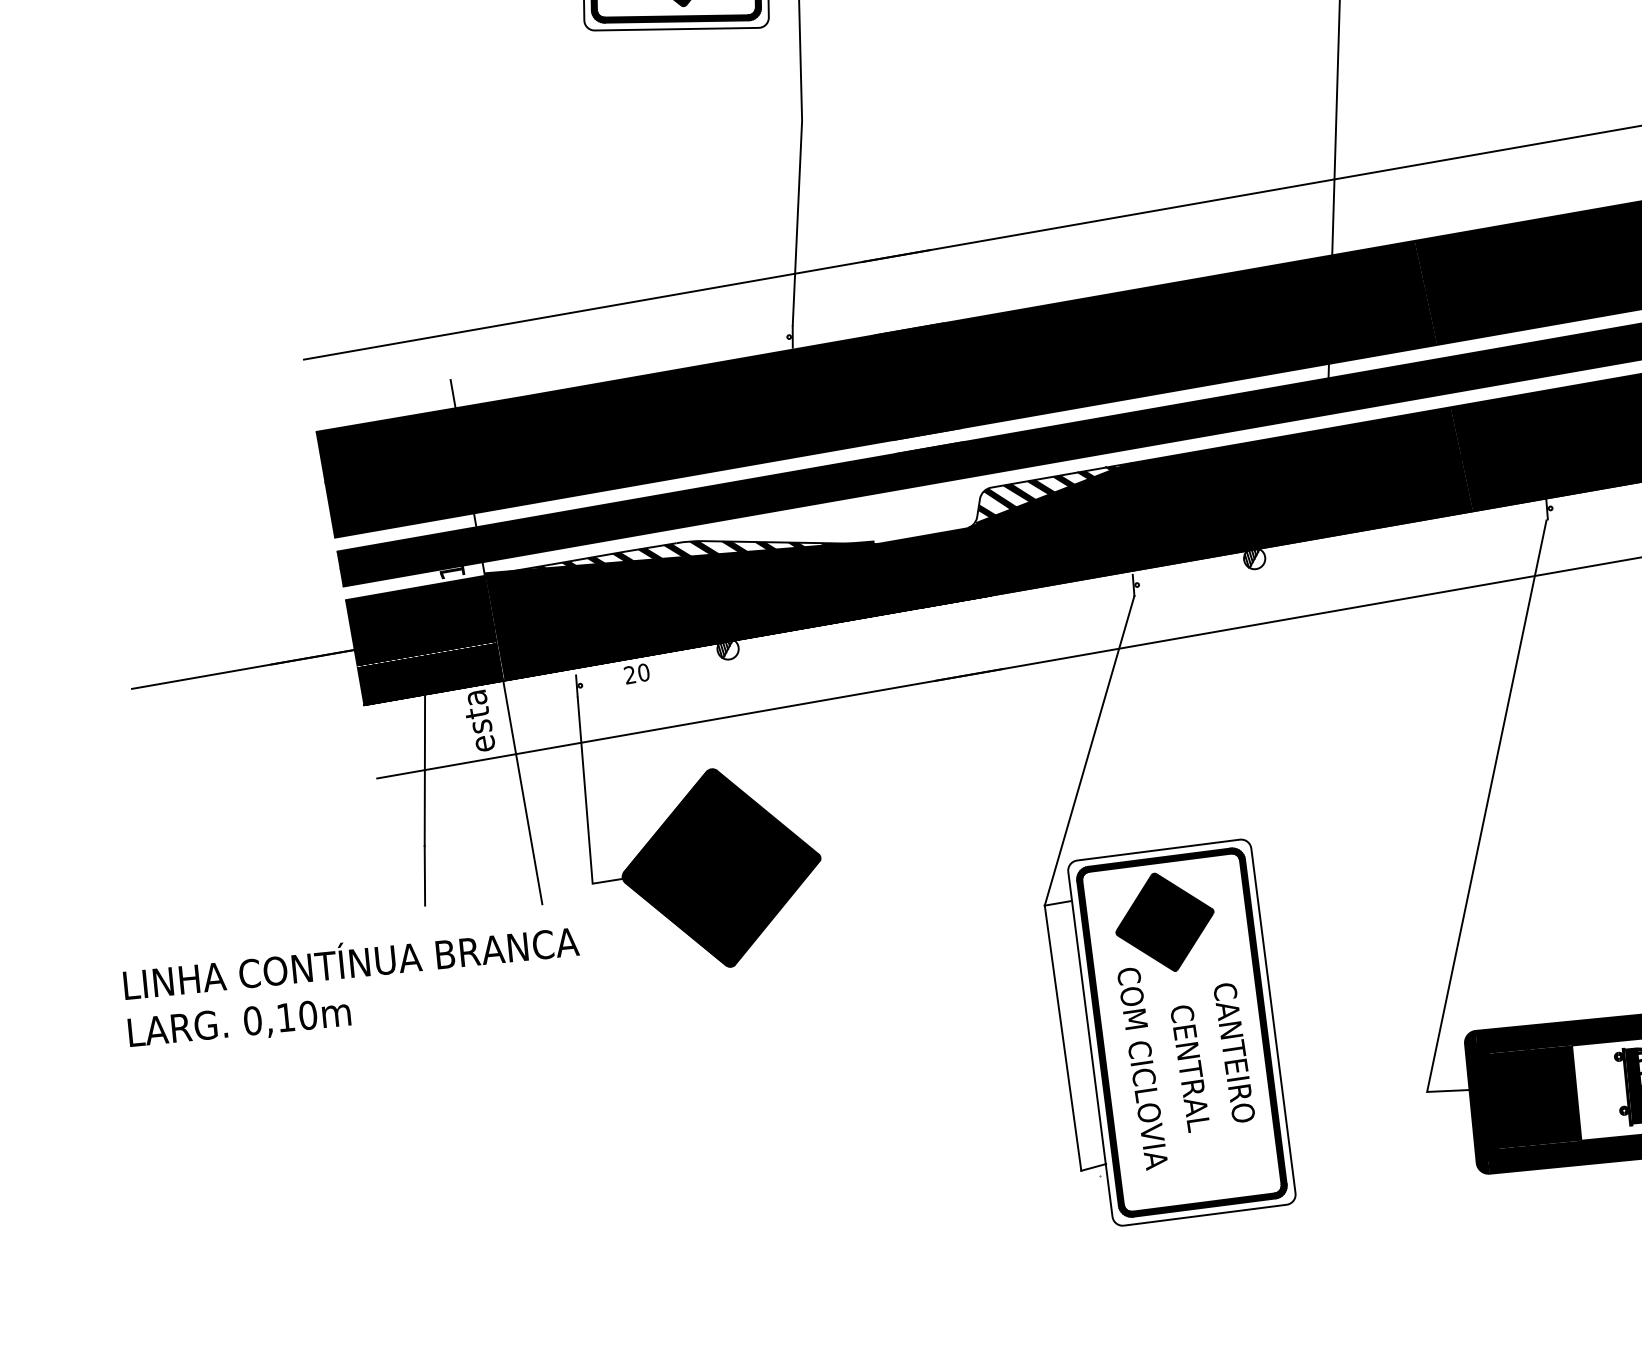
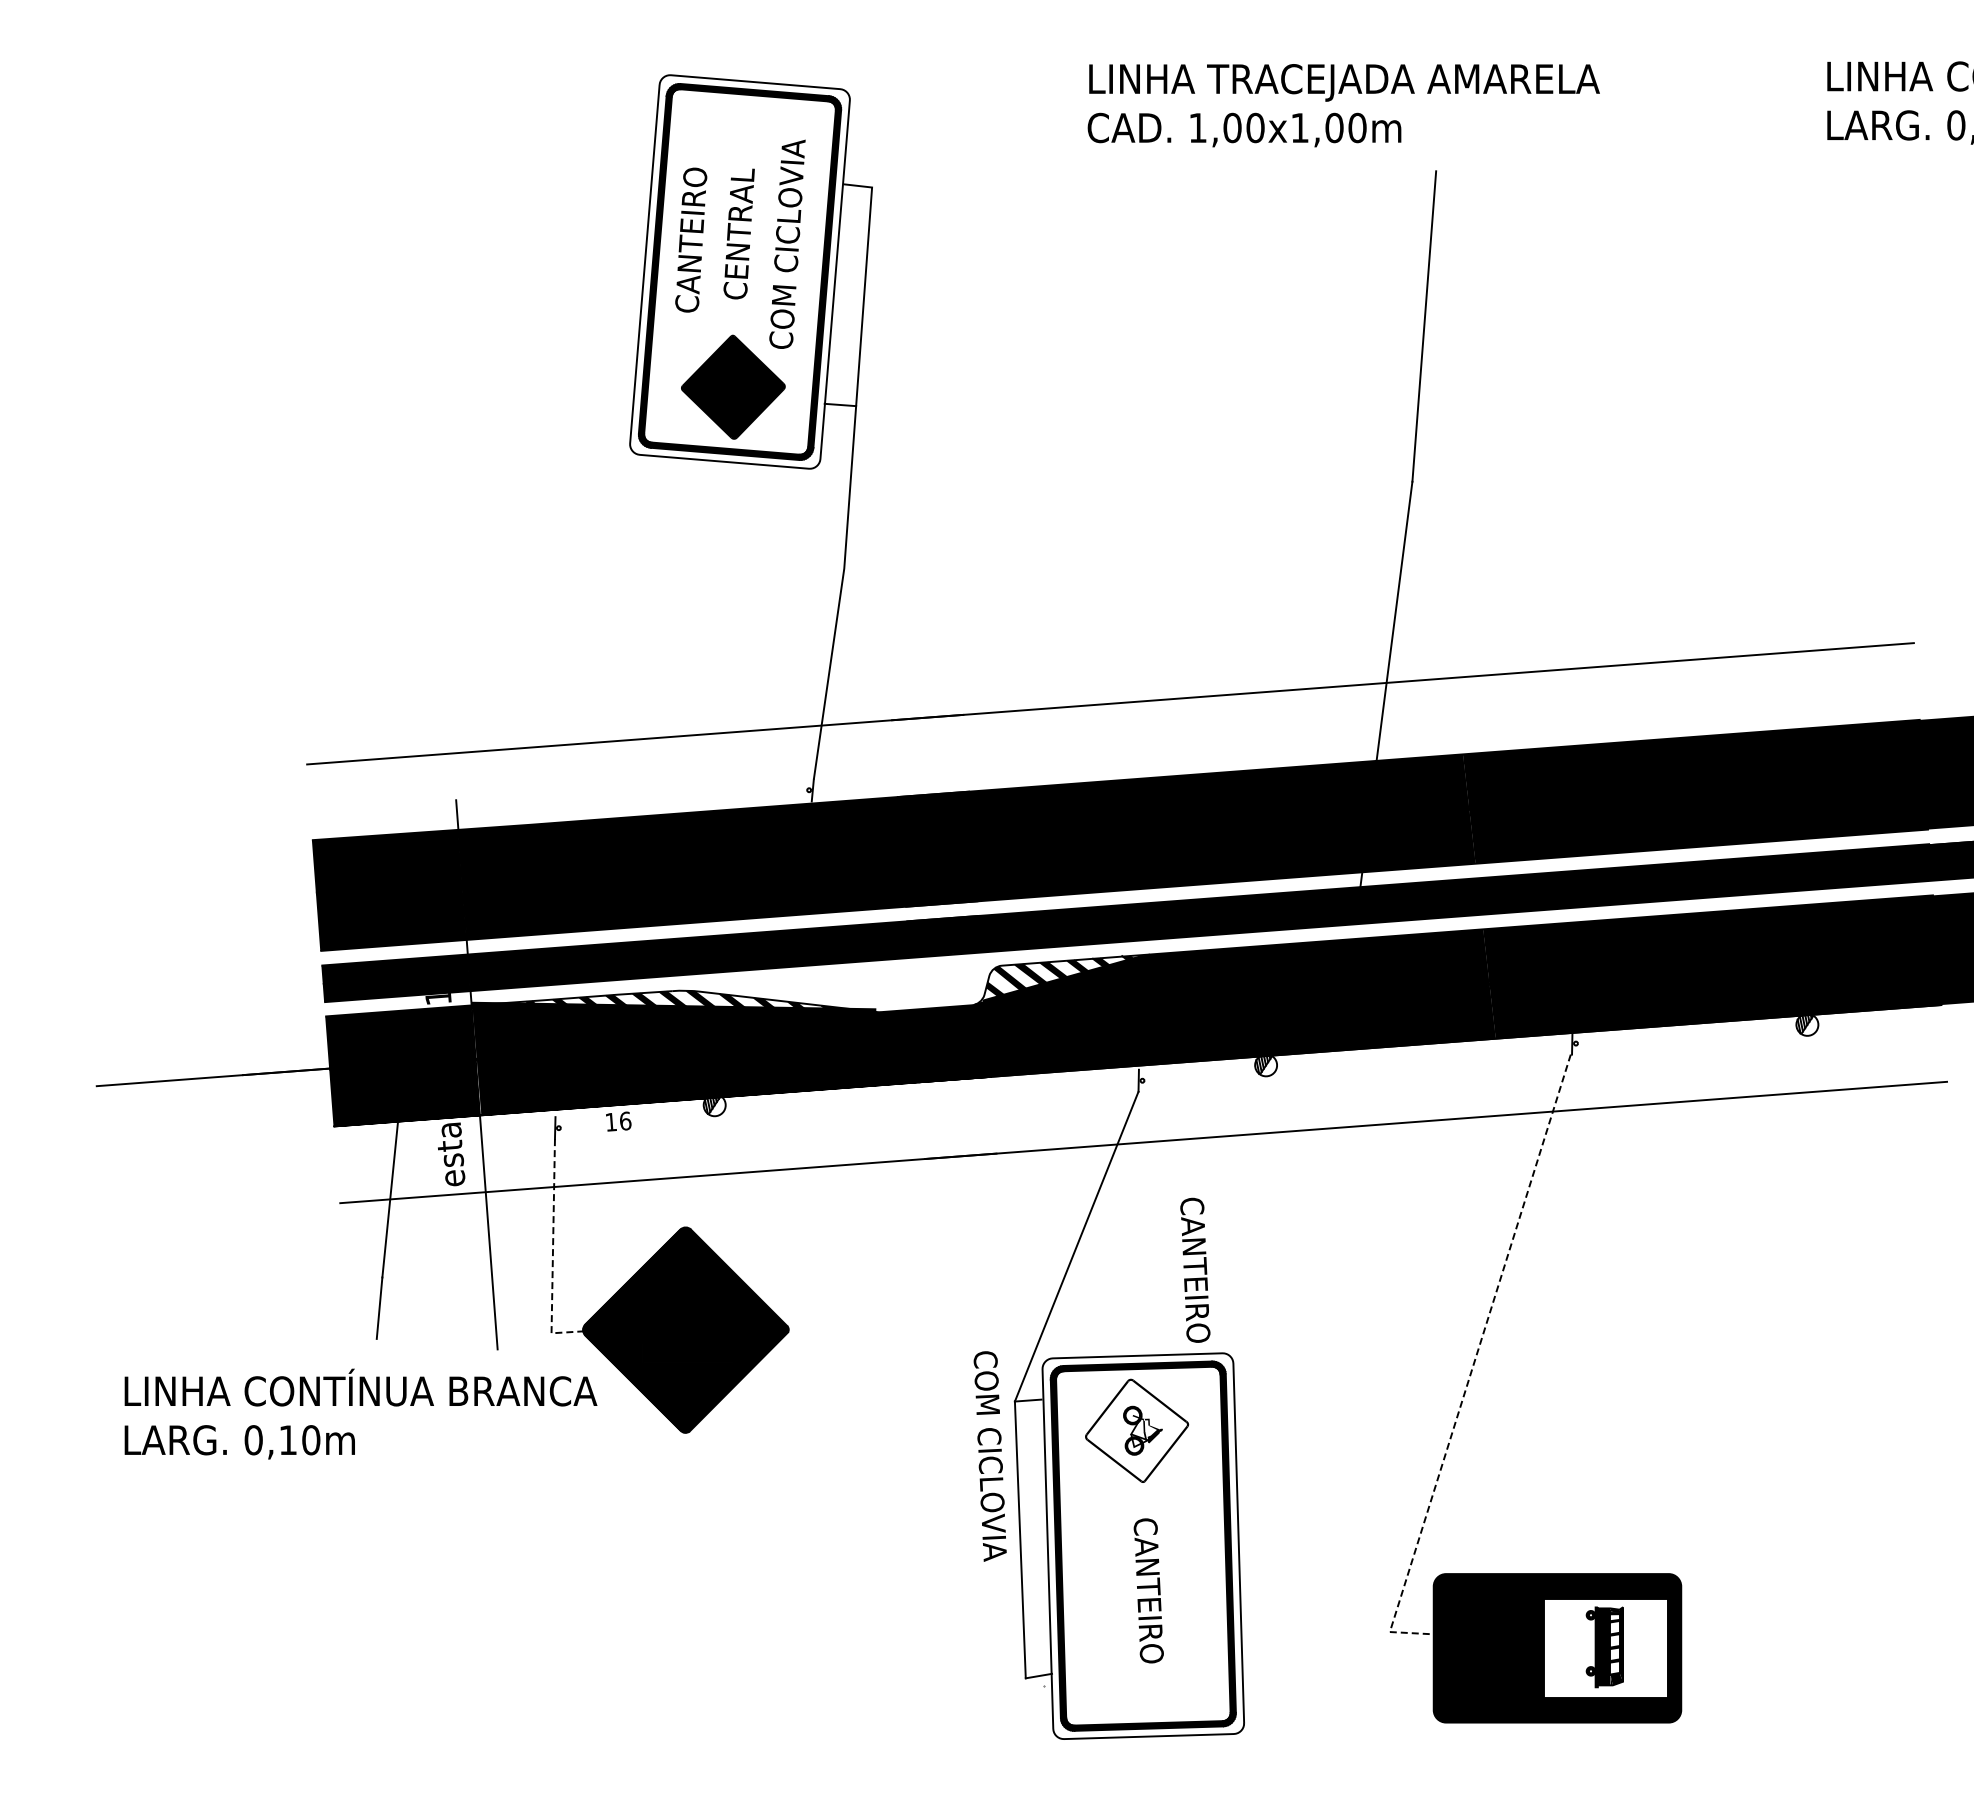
text: (637, 673) -> (618, 1121), 20 -> 16
line: (585, 805) -> (552, 1252), solid -> dashed
line: (1482, 828) -> (1473, 1366), solid -> dashed
fill: (1165, 921) -> (1137, 1430), removed
text: (353, 985) -> (360, 1413), moved
text: (1234, 1052) -> (1195, 1269), moved
text: (1141, 1068) -> (989, 1456), moved
text: (1192, 1084) -> (1148, 1600), CENTRAL -> CANTEIRO

